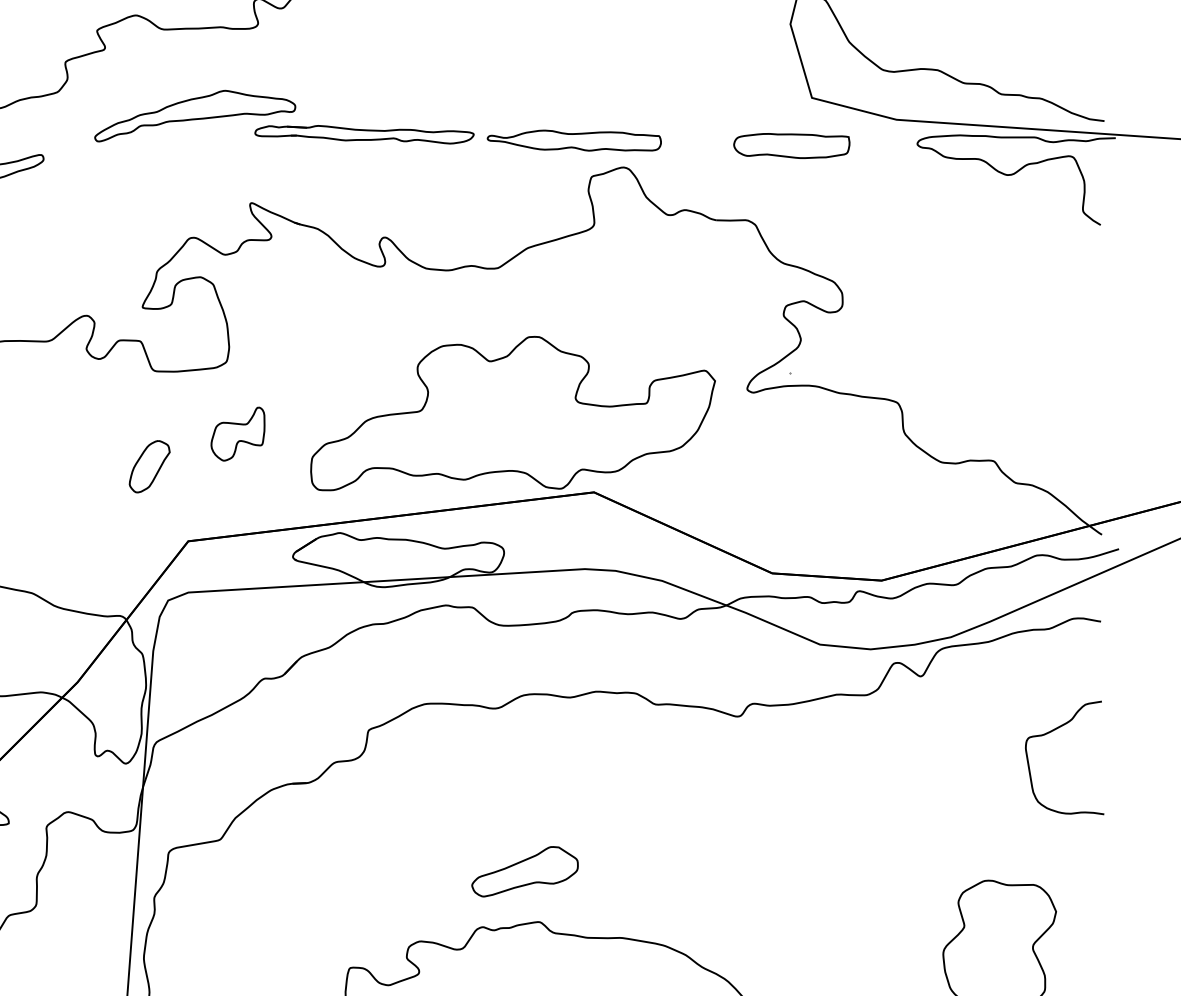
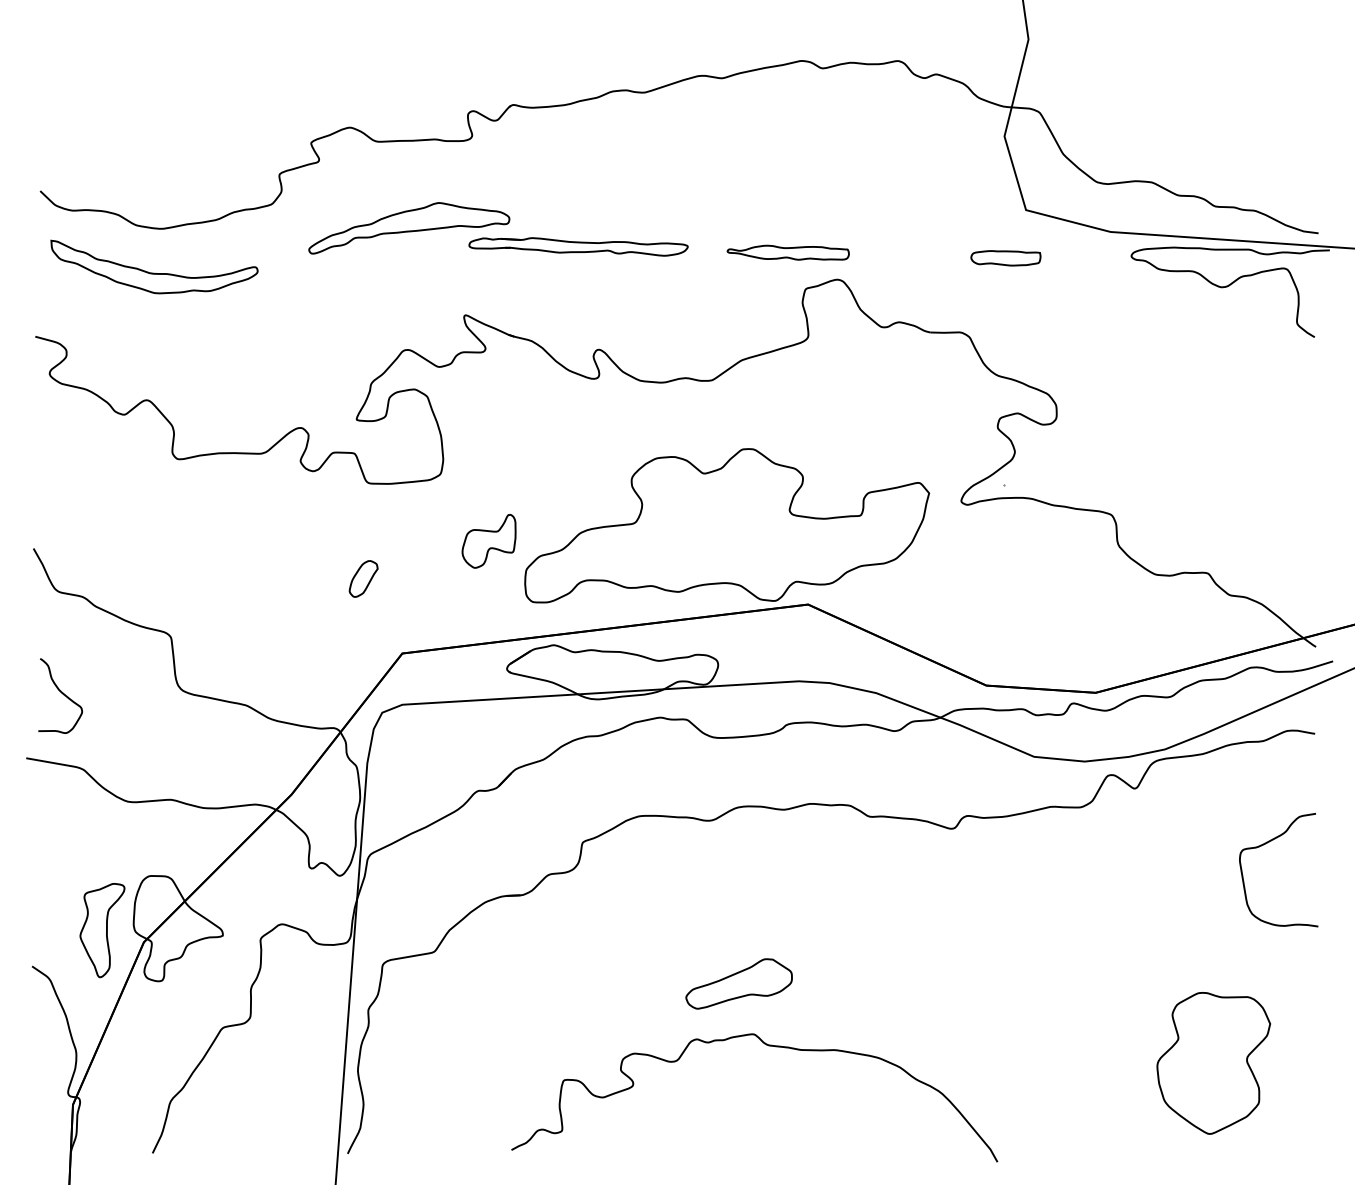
part: (573, 140) -> (787, 252), size x0.7
part: (791, 146) -> (1005, 258), size x0.6
part: (237, 434) -> (488, 541), moved
part: (149, 466) -> (363, 578), size x0.7

